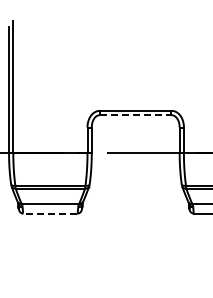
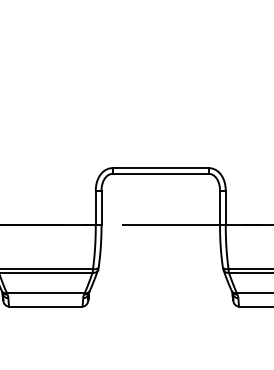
line: (135, 115) -> (160, 174), dashed -> solid
line: (49, 213) -> (44, 306), dashed -> solid

